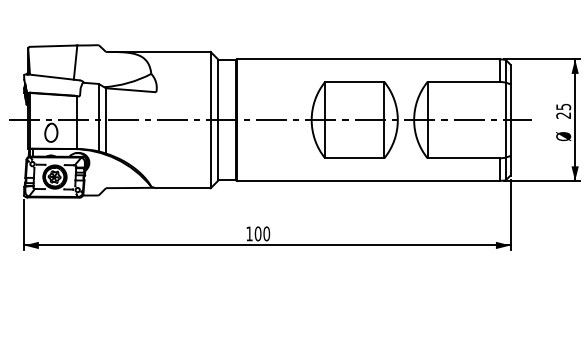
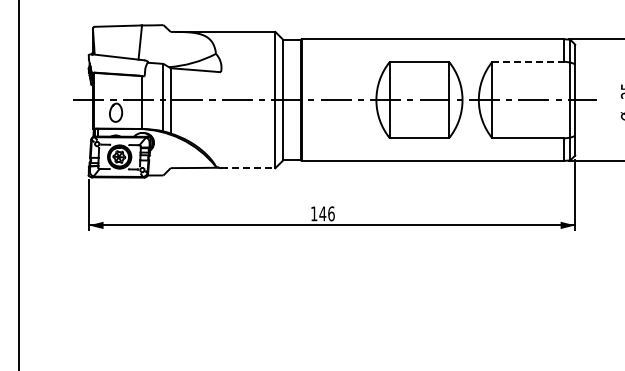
line: (463, 81) -> (528, 61), solid -> dashed
line: (183, 188) -> (248, 168), solid -> dashed
text: (261, 233) -> (326, 213), 100 -> 146

